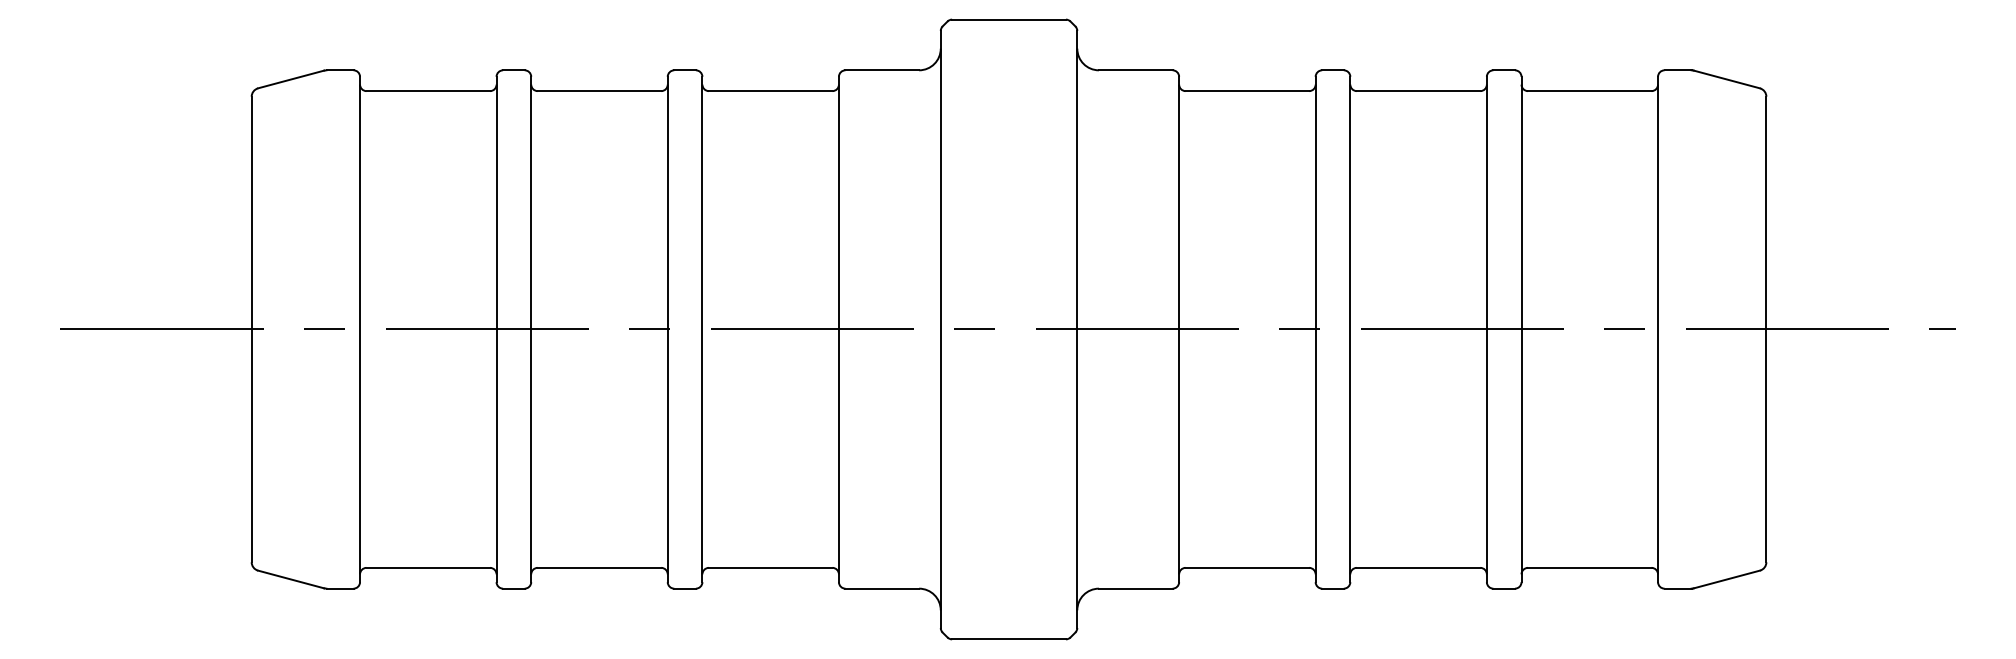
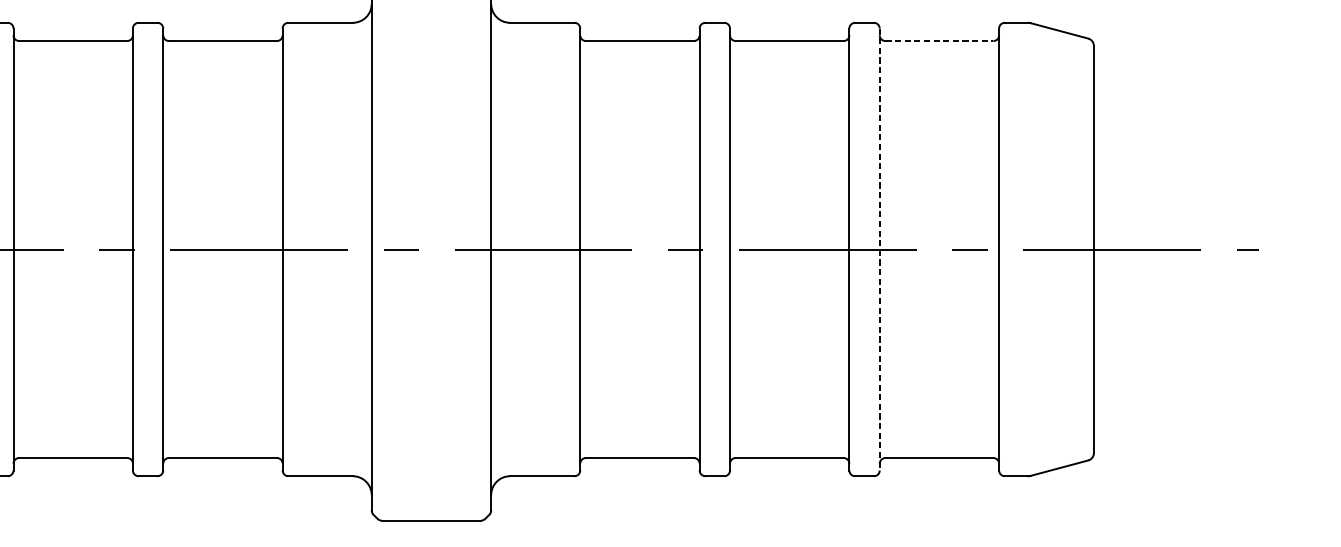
line: (1589, 91) -> (939, 41), solid -> dashed
line: (1521, 329) -> (879, 249), solid -> dashed

